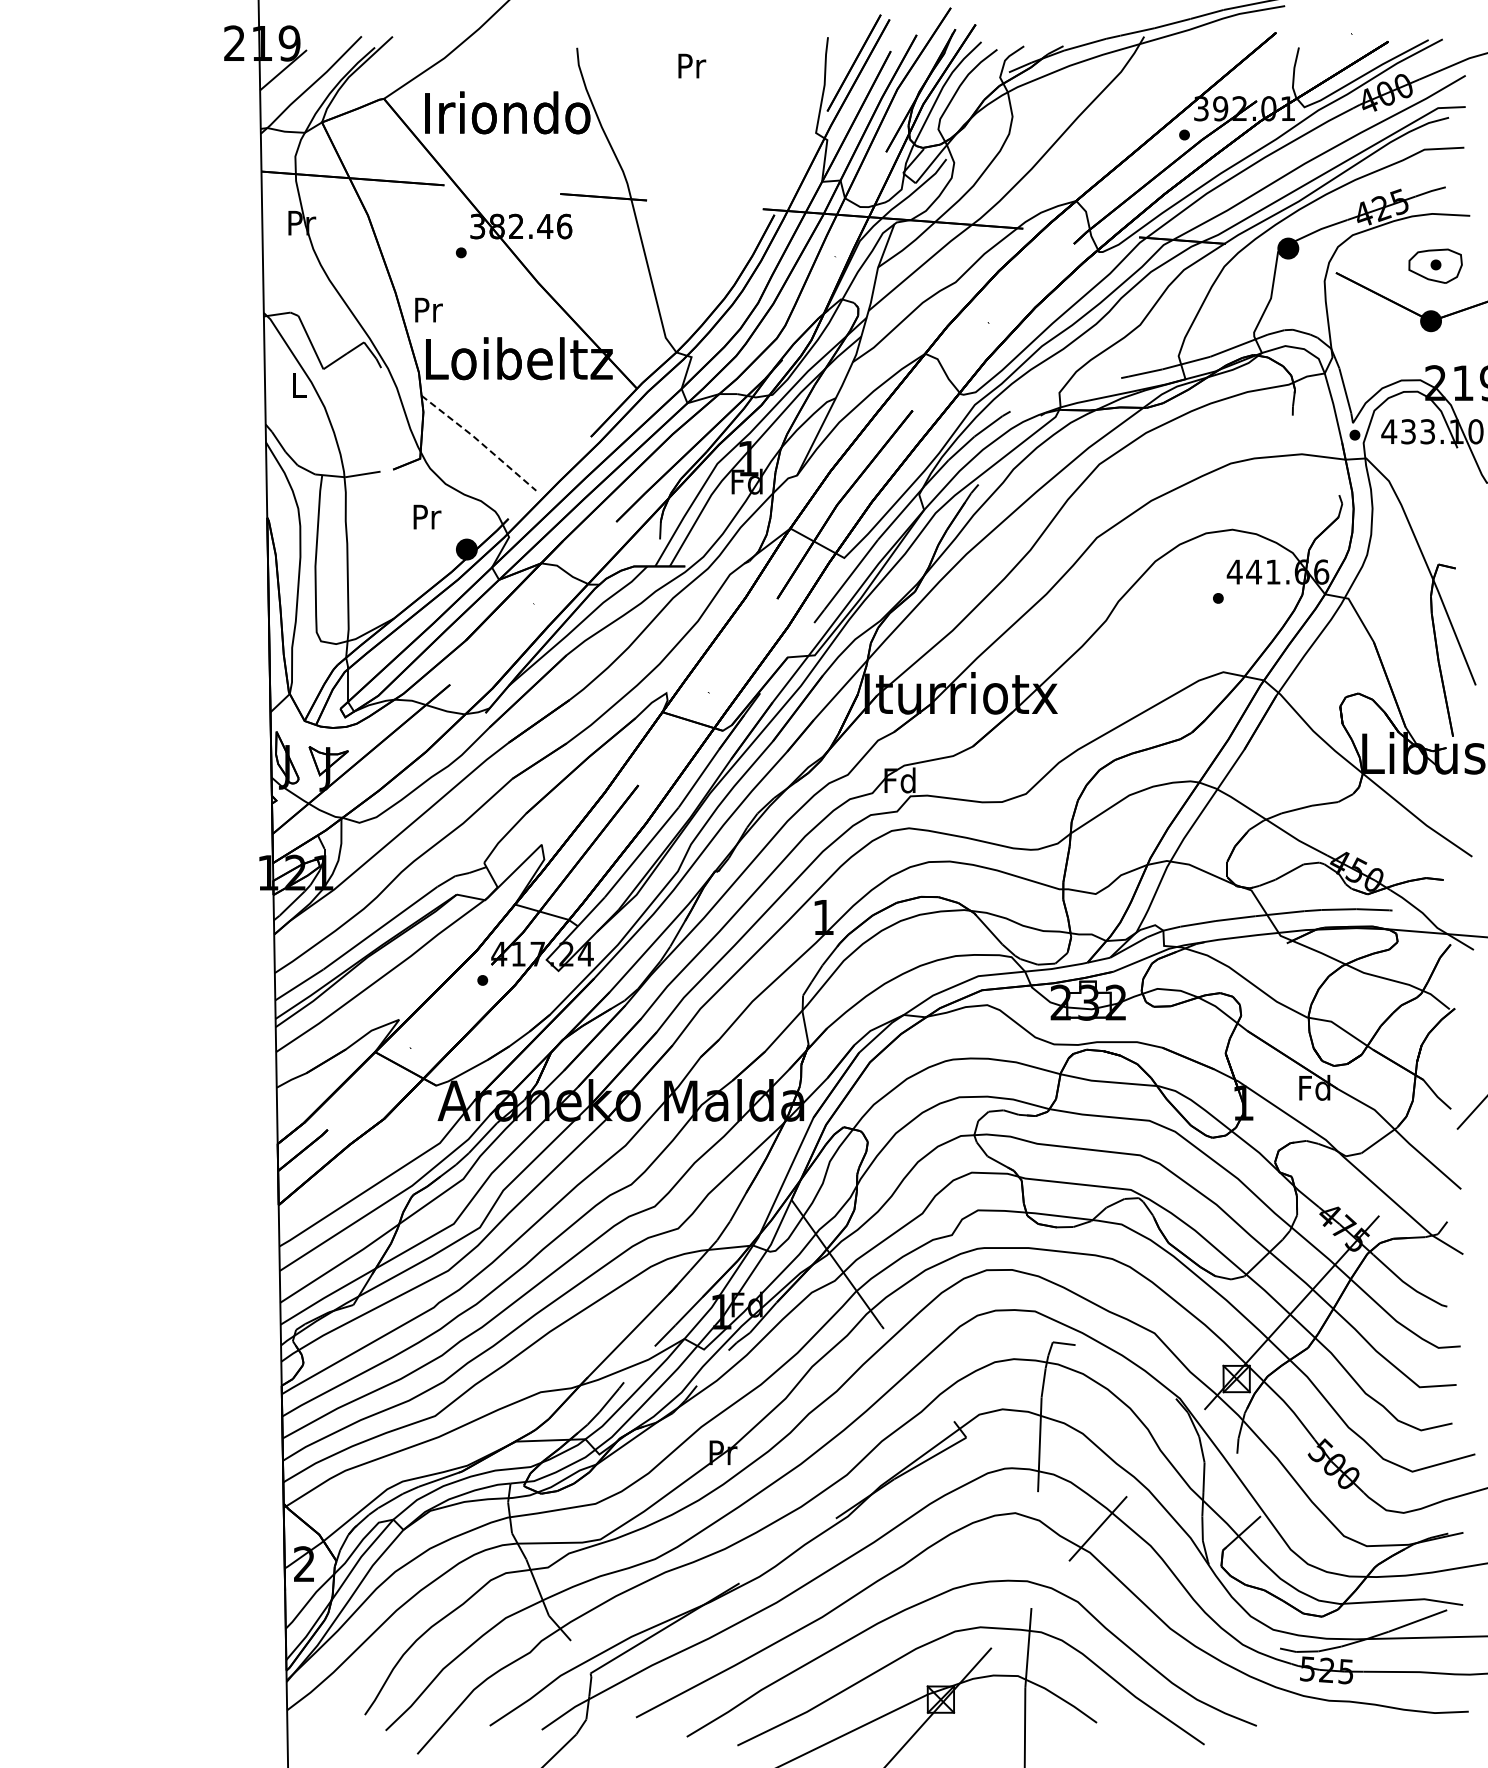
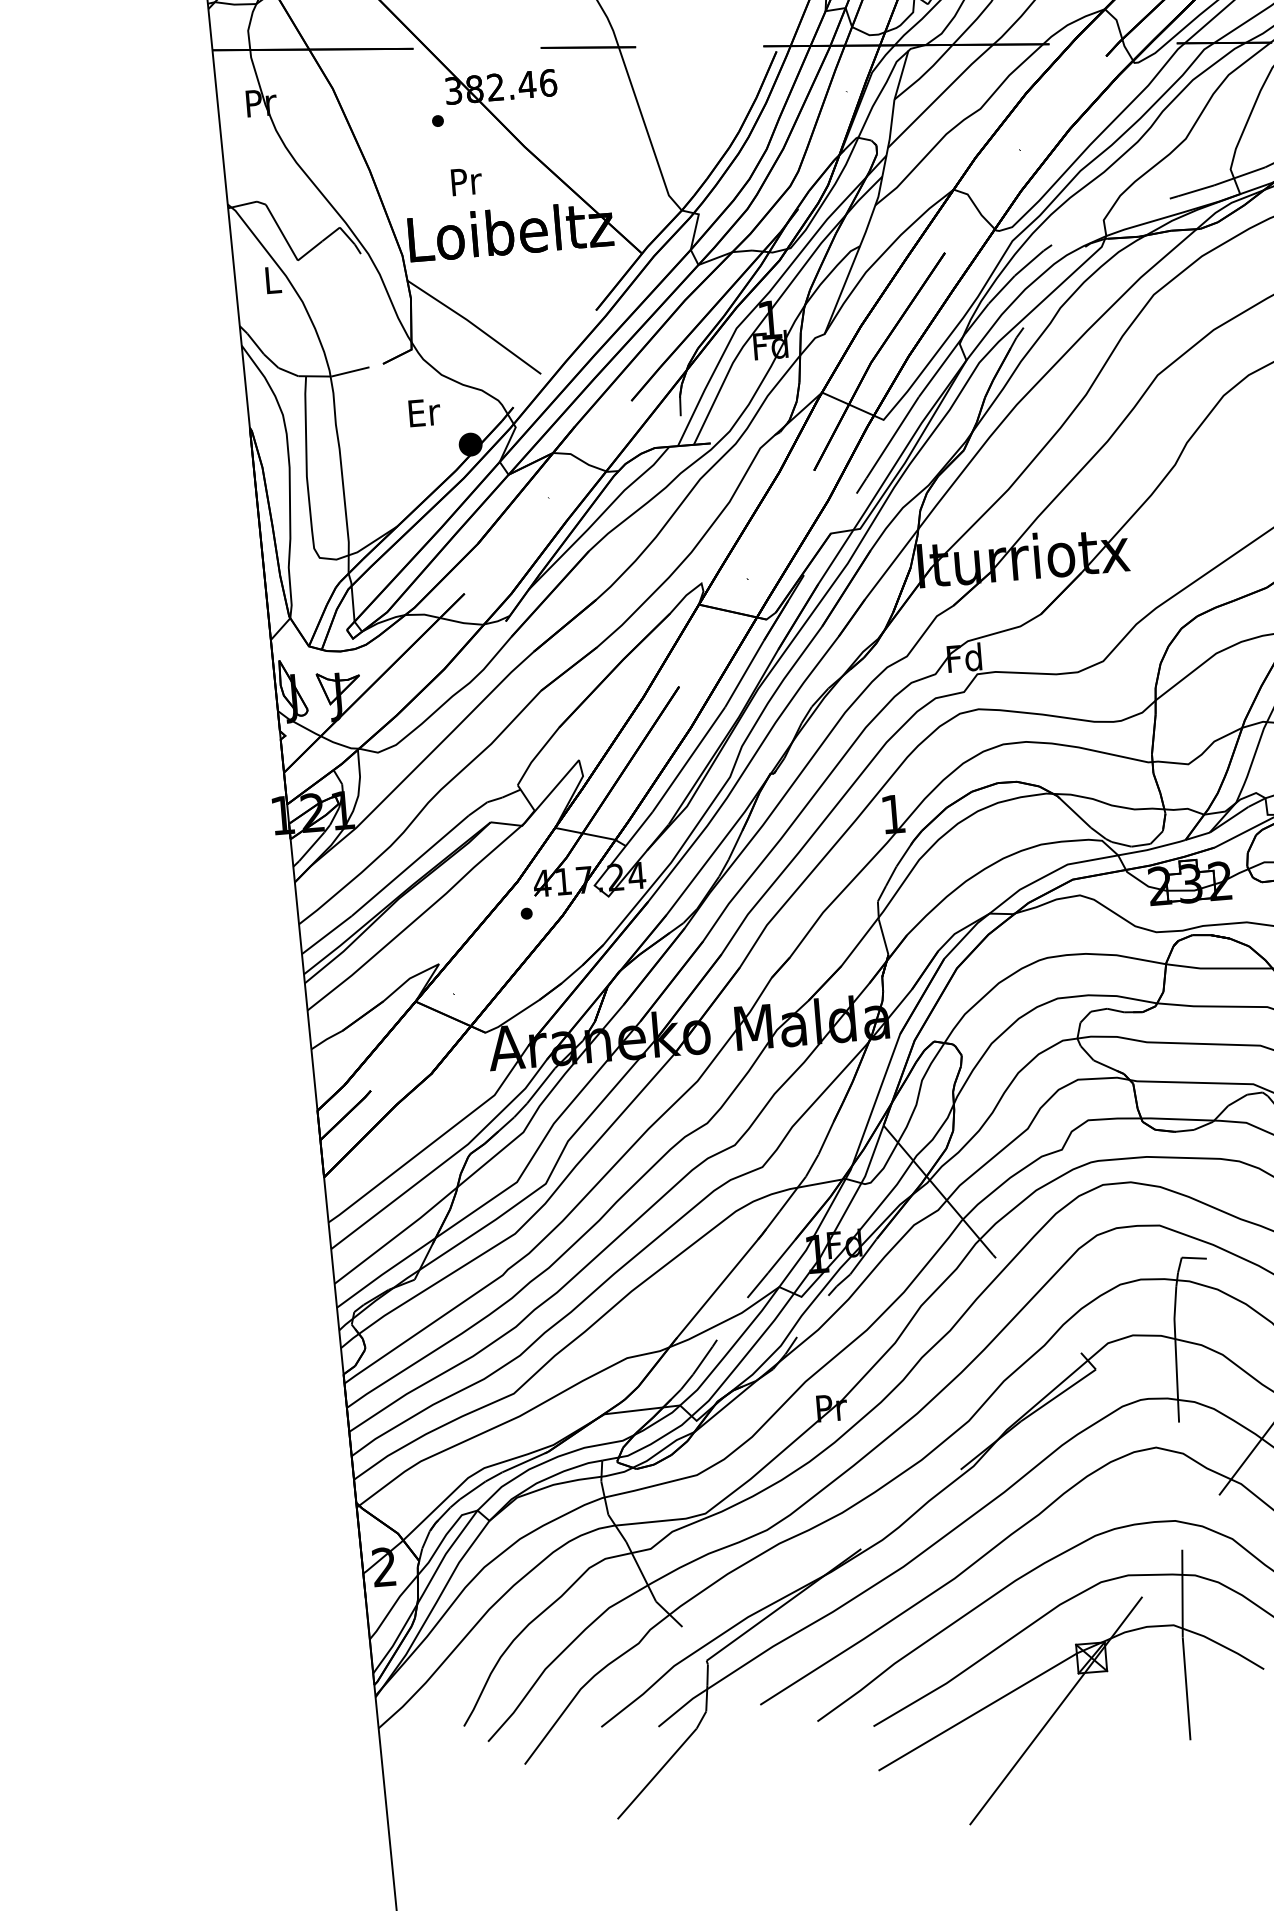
text: (428, 309) -> (466, 181), moved
line: (480, 442) -> (475, 326), dashed -> solid
text: (427, 516) -> (424, 412), Pr -> Er

